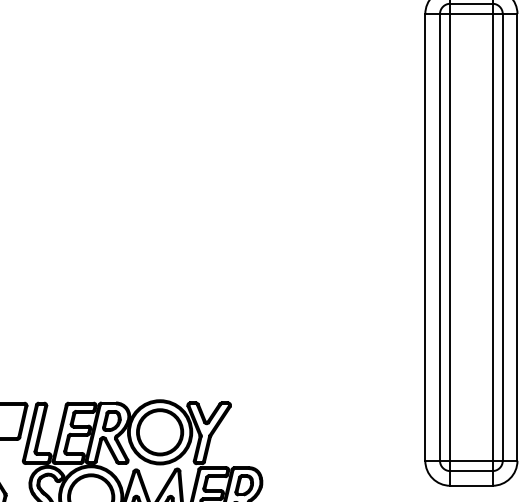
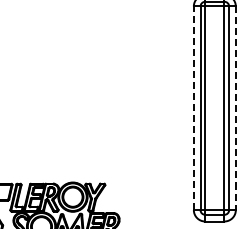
line: (424, 237) -> (193, 108), solid -> dashed
line: (516, 237) -> (235, 108), solid -> dashed

